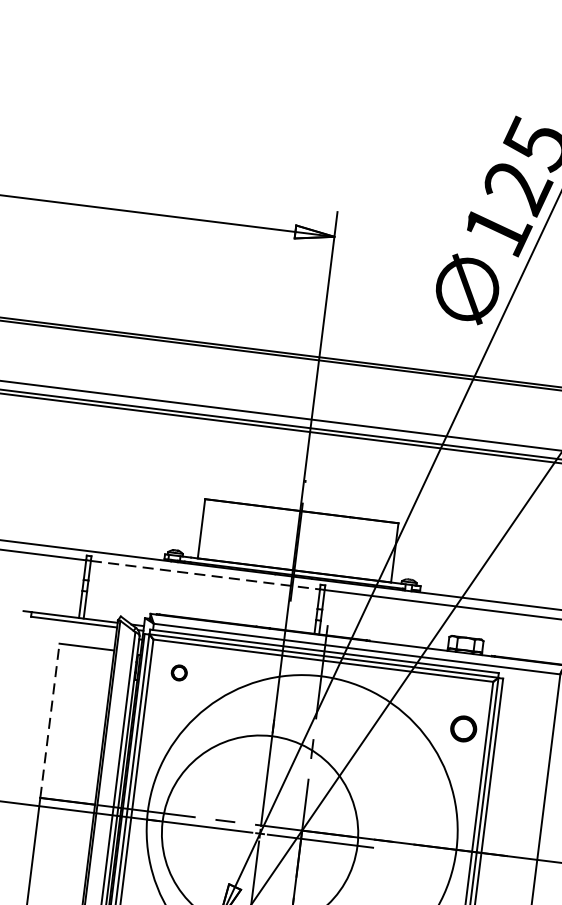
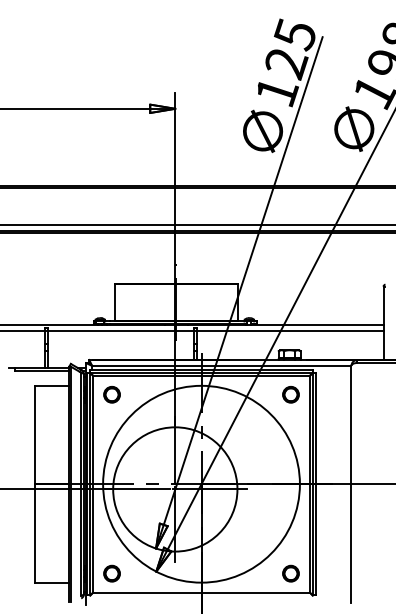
line: (206, 575) -> (121, 331), dashed -> solid
circle: (178, 672) -> (111, 394), size x1.67
line: (50, 719) -> (34, 434), dashed -> solid
circle: (462, 728) -> (290, 394), moved

